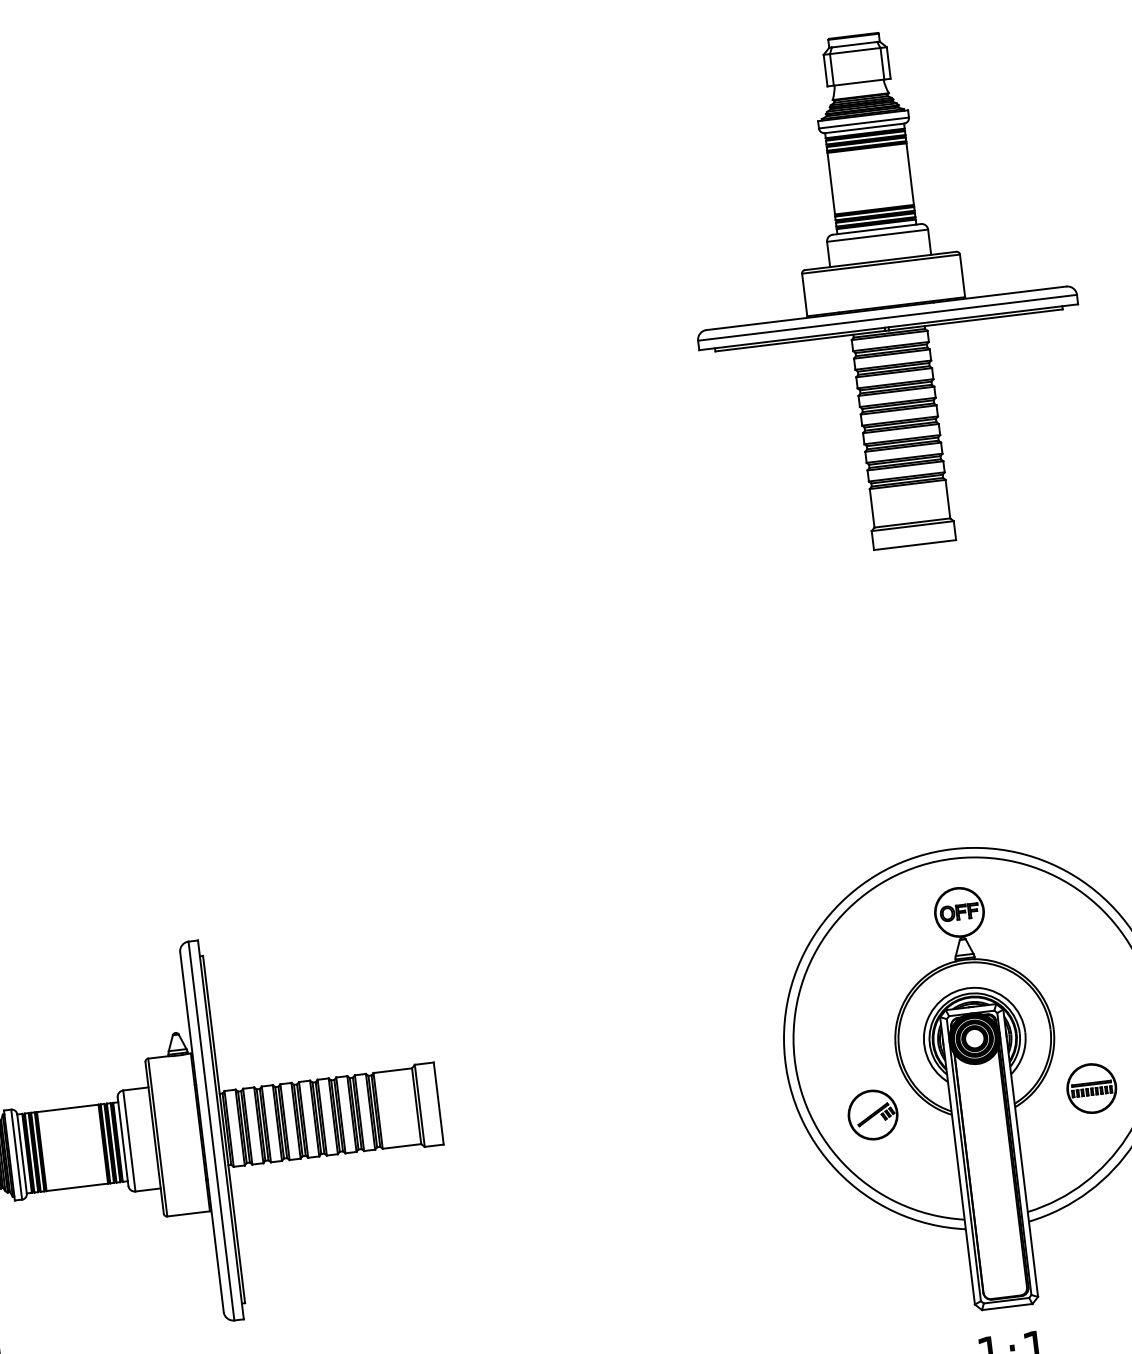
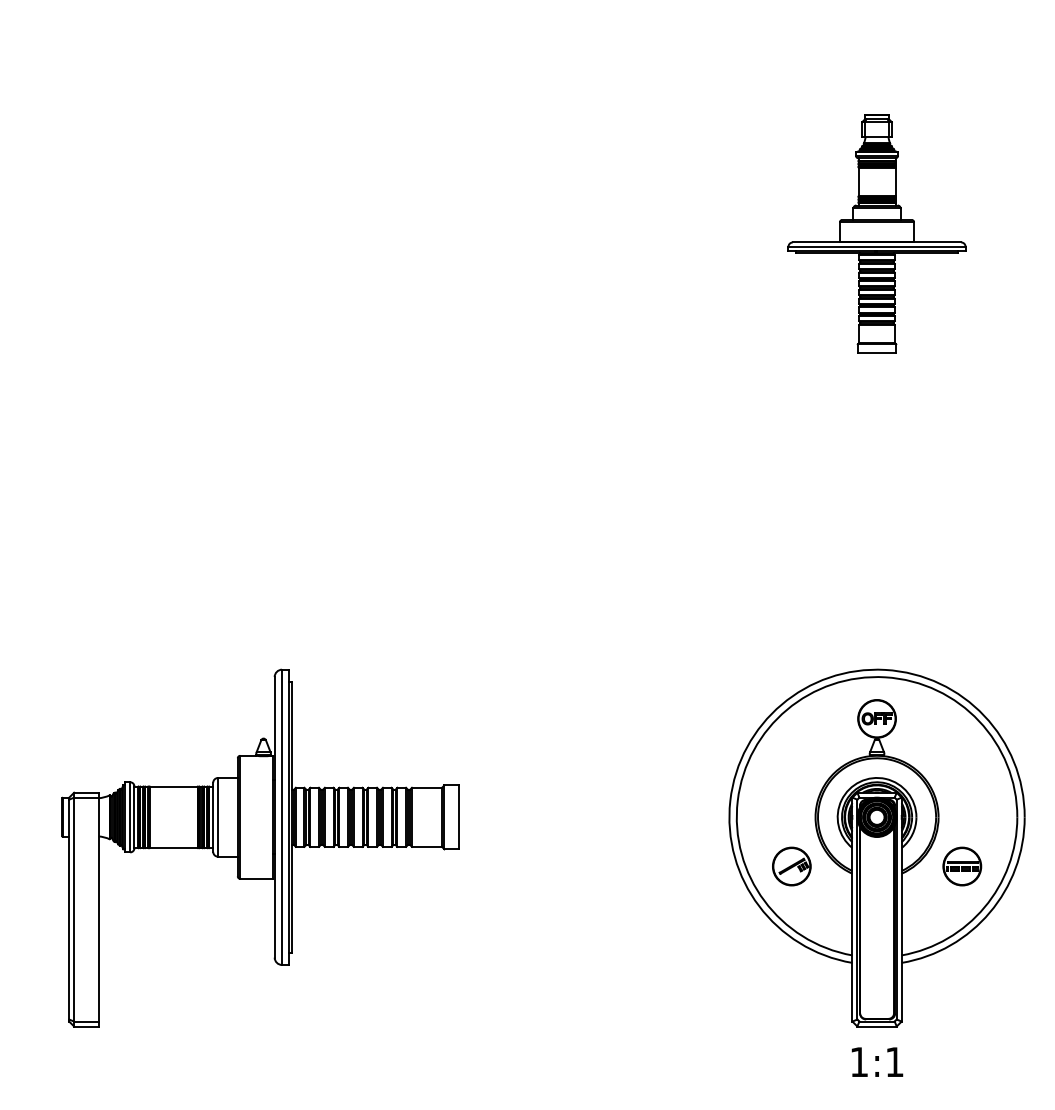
part: (883, 289) -> (876, 233), size x0.6

